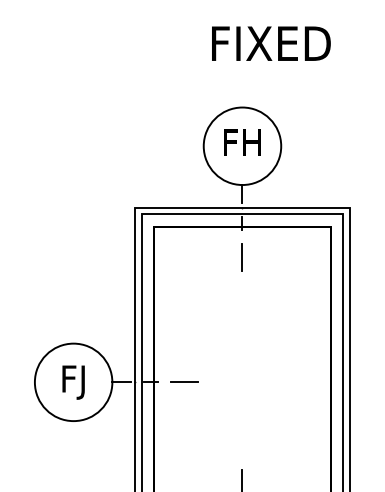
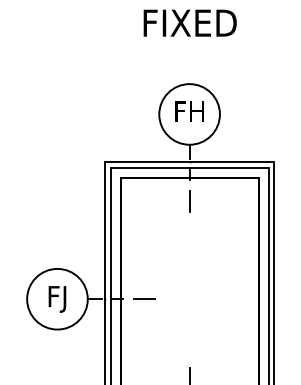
text: (270, 42) -> (189, 22), moved

